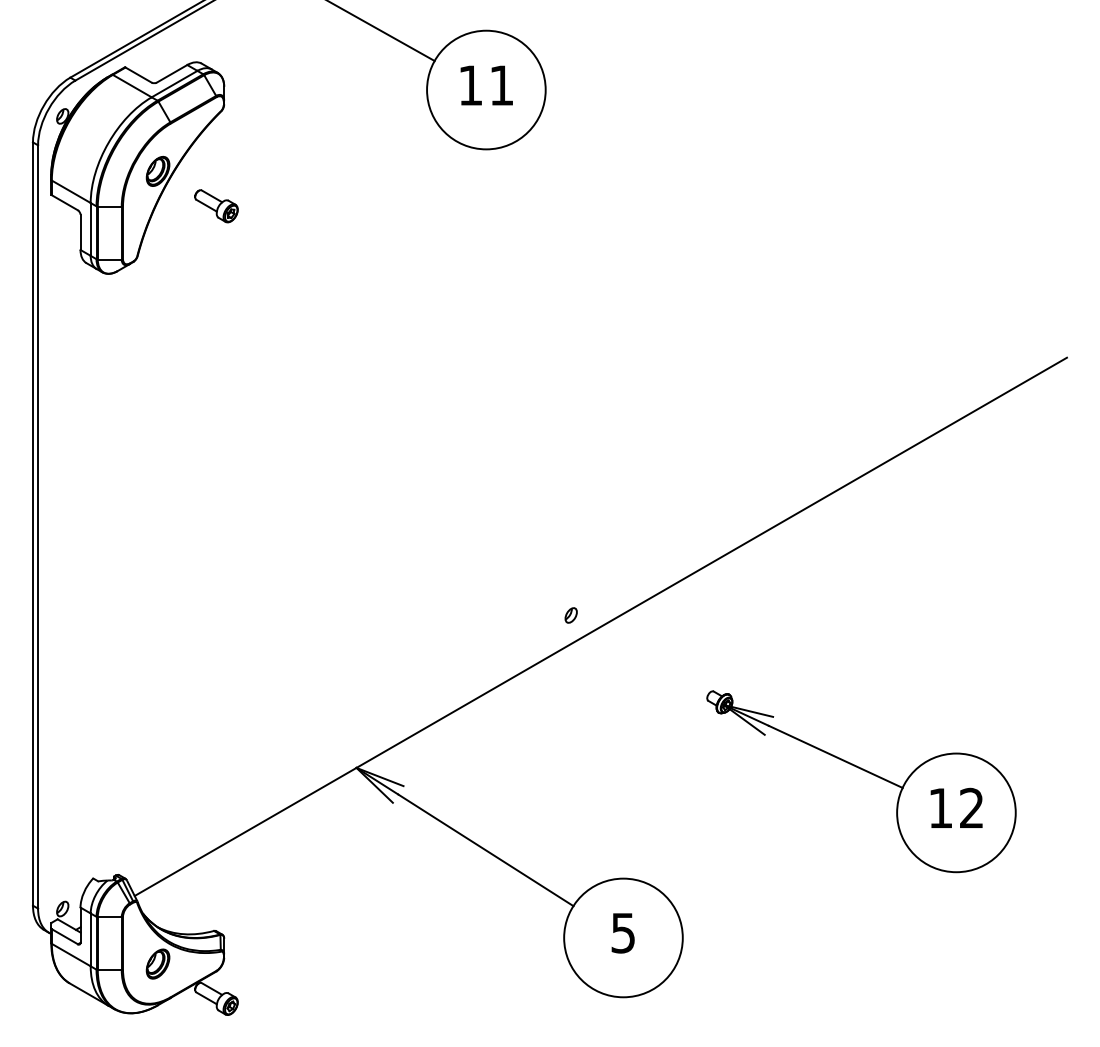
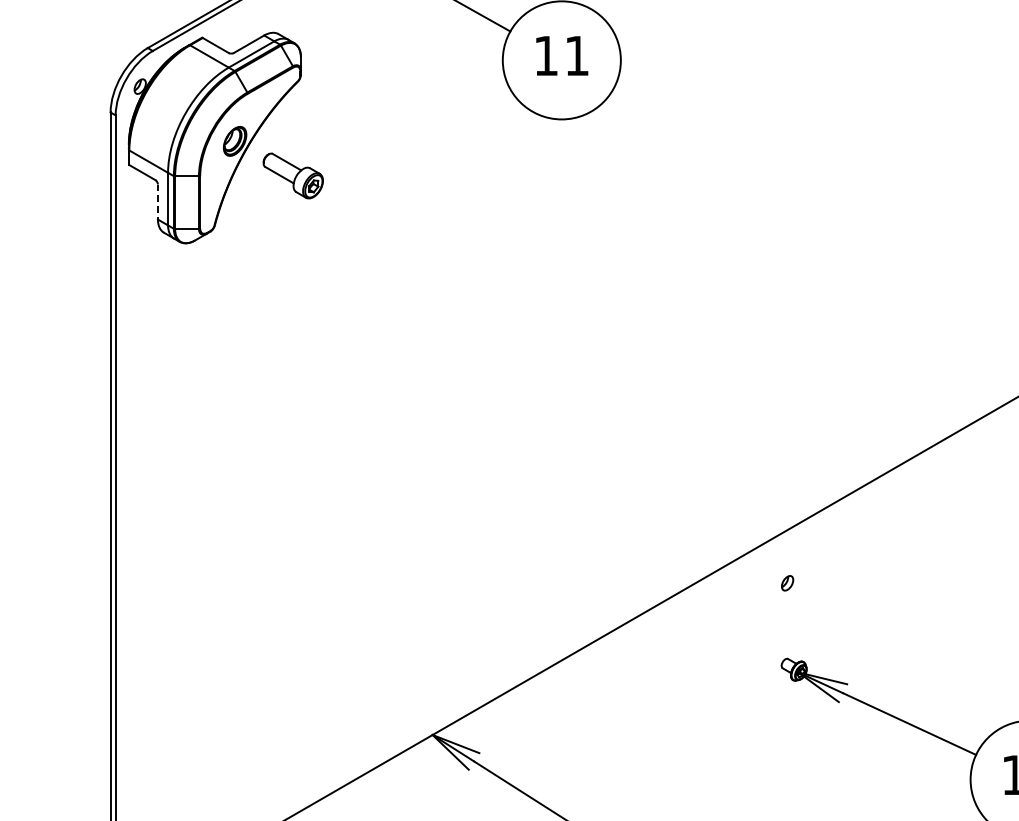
part: (216, 206) -> (293, 176), size x1.4
line: (80, 232) -> (157, 202), solid -> dashed
part: (570, 615) -> (786, 583), moved

